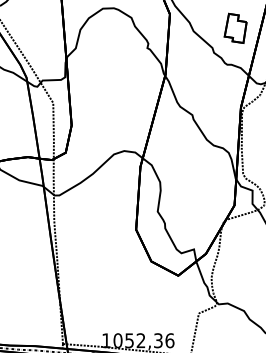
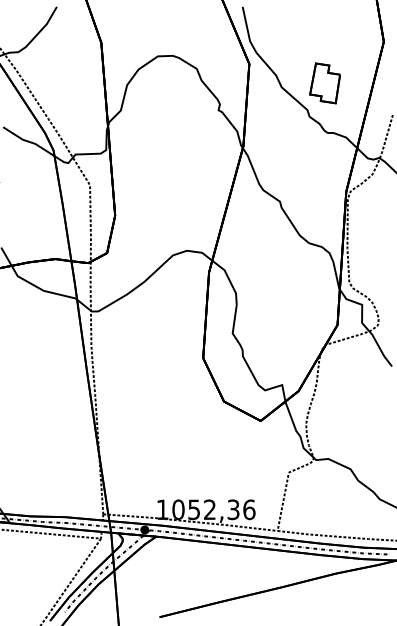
part: (235, 28) -> (324, 83), moved

